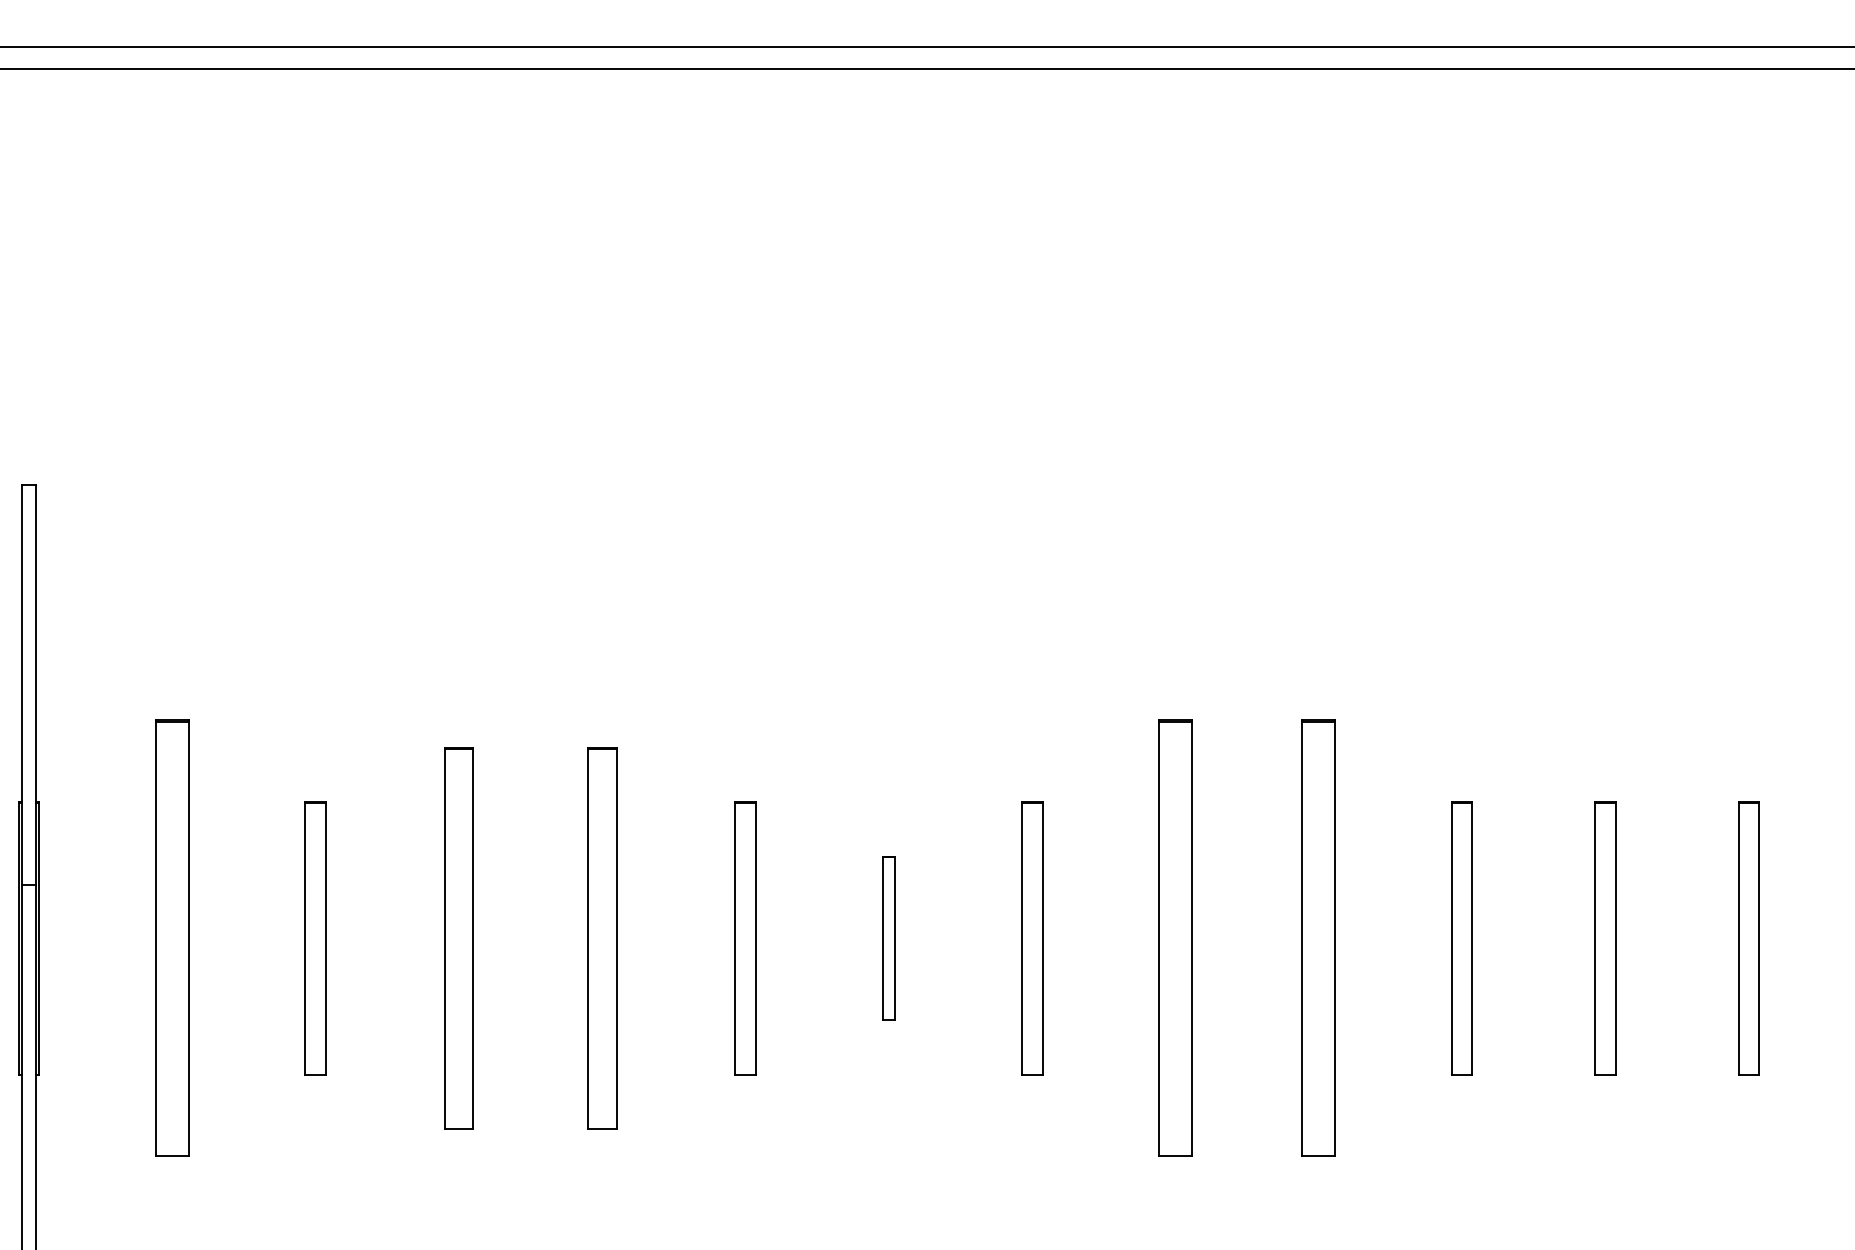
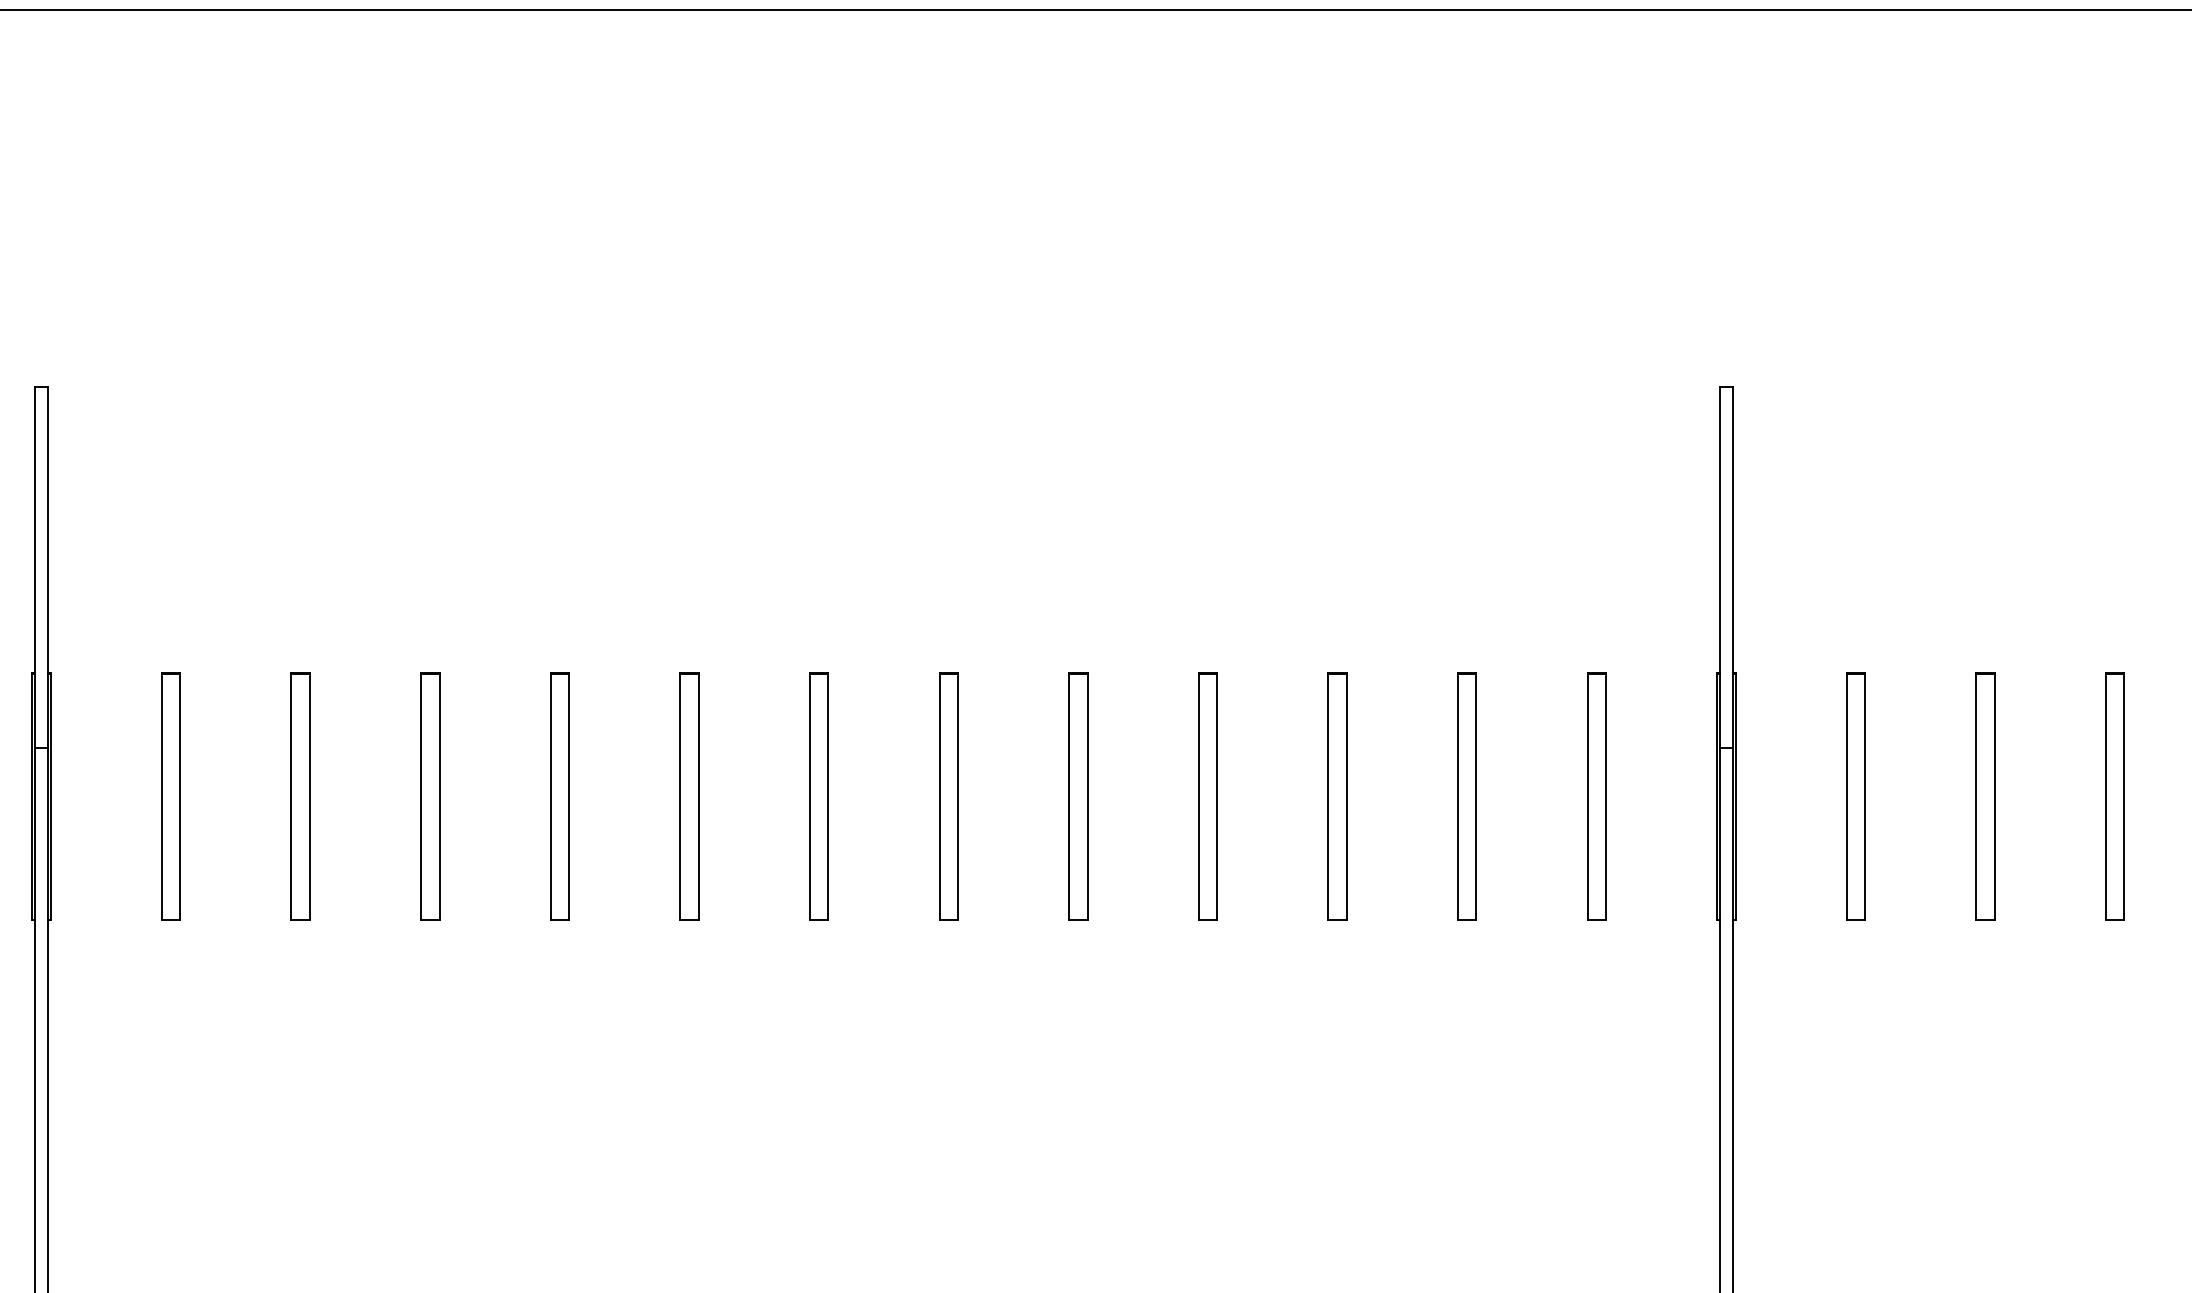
part: (171, 938) -> (170, 796), size x0.62
part: (459, 938) -> (430, 796), size x0.71
part: (601, 938) -> (559, 796), size x0.71
part: (888, 938) -> (818, 796), size x1.67
part: (1175, 938) -> (1078, 796), size x0.62
part: (1318, 938) -> (1207, 796), size x0.62

